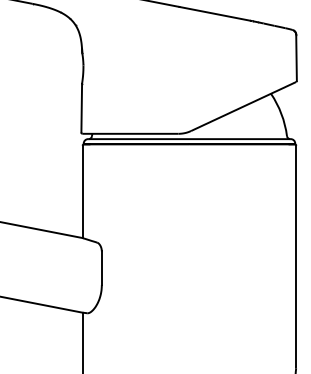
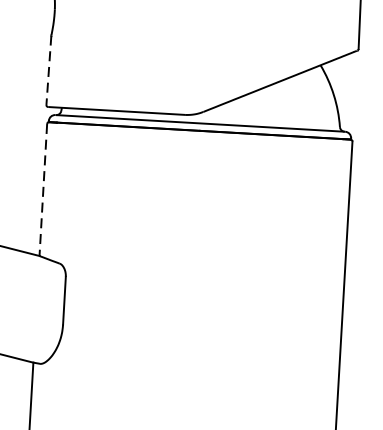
line: (81, 108) -> (48, 70), solid -> dashed
line: (82, 192) -> (43, 190), solid -> dashed

